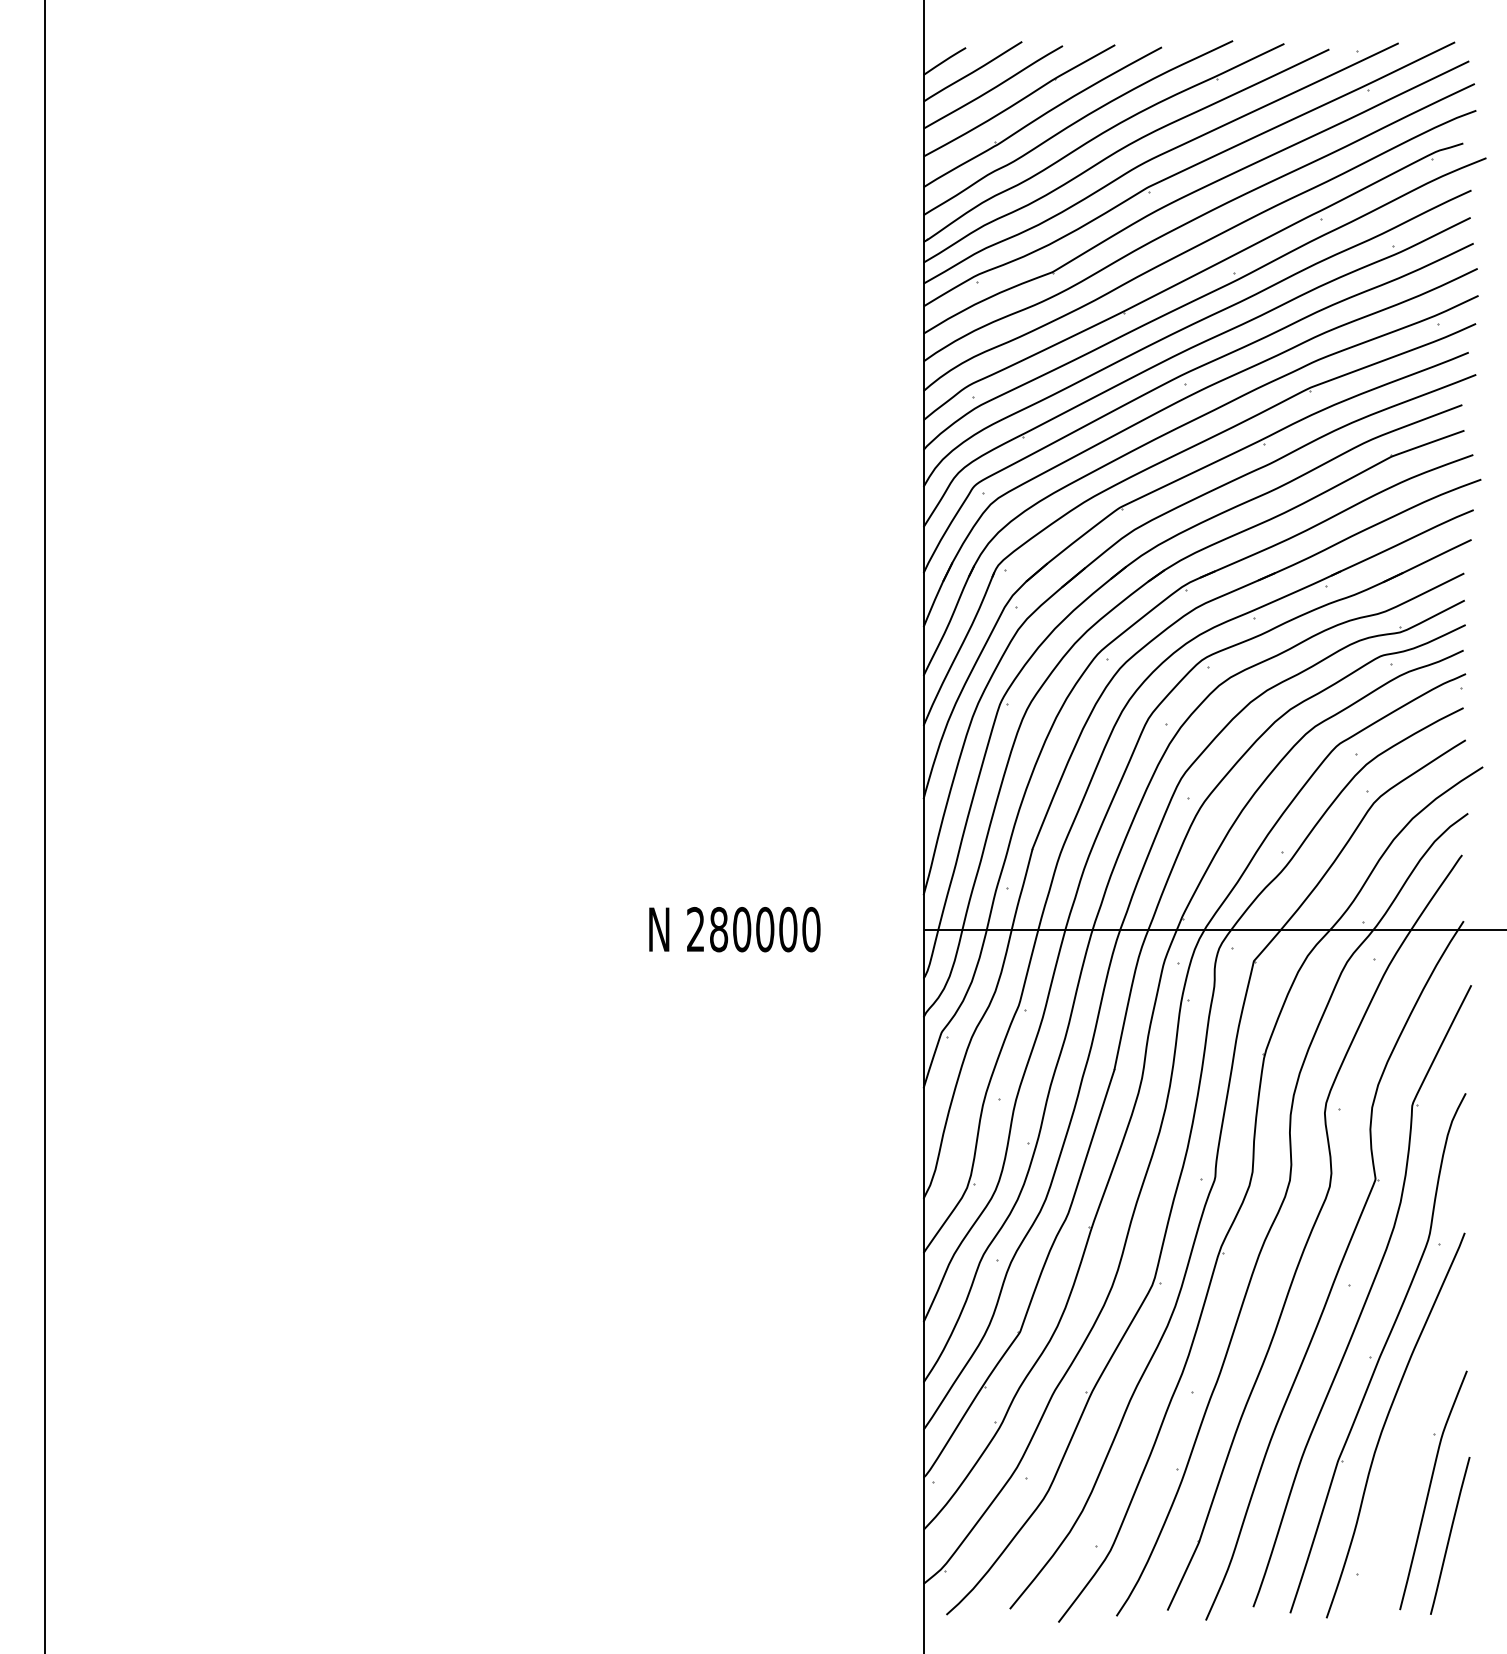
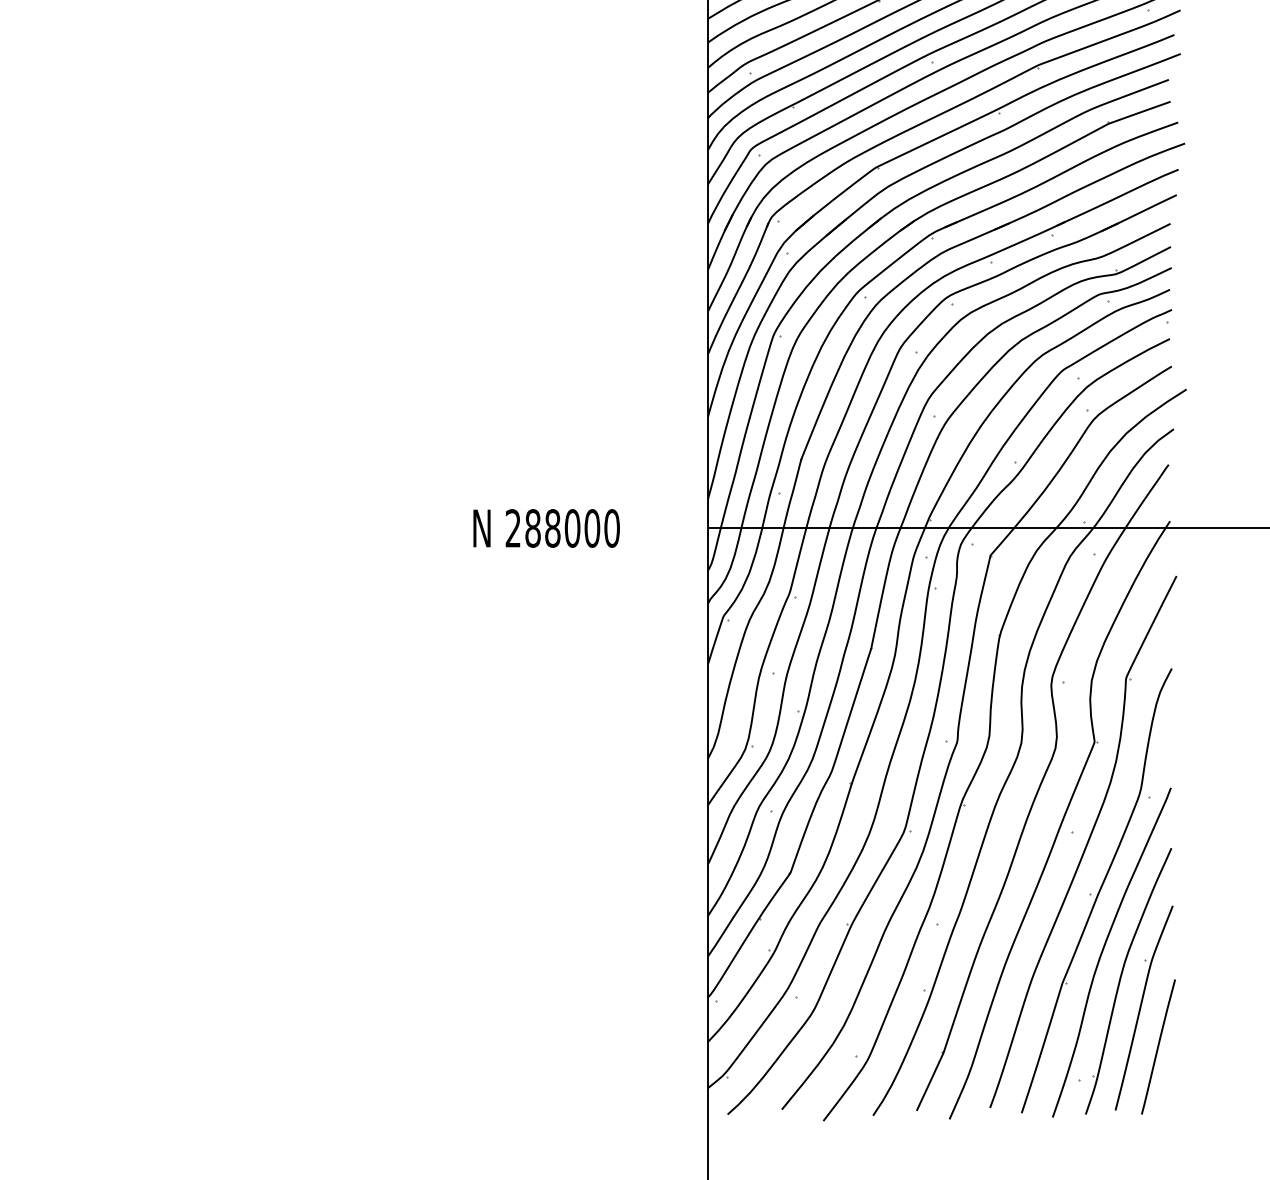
text: (742, 929) -> (553, 528), 280000 -> 288000
part: (1406, 1457) -> (1121, 979), added

